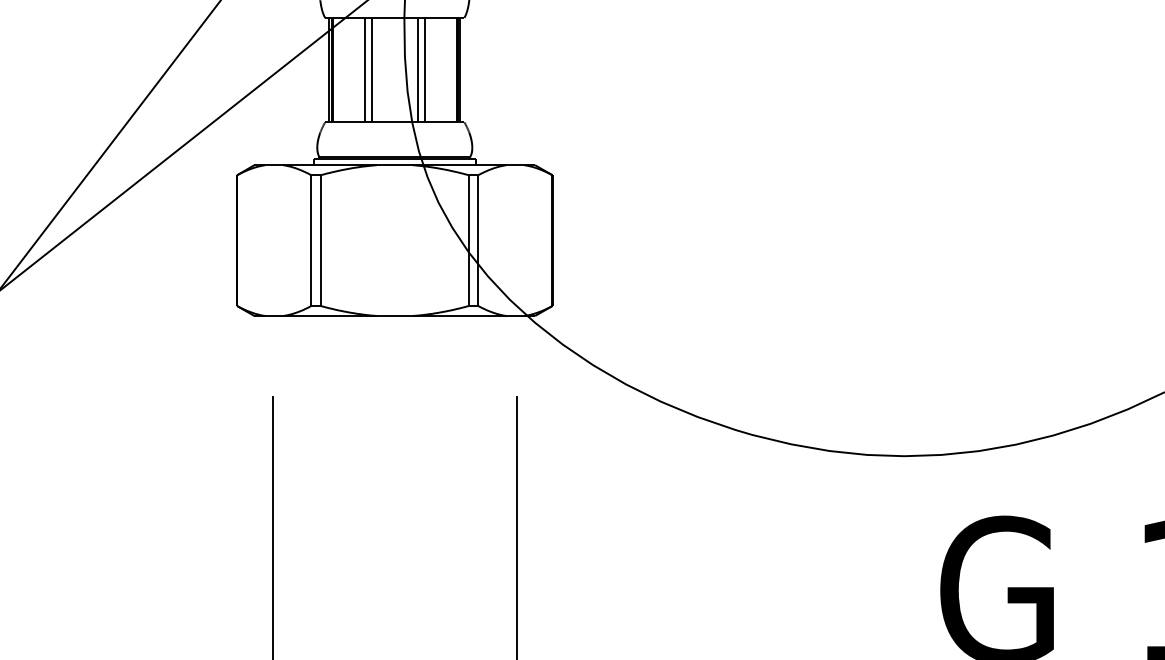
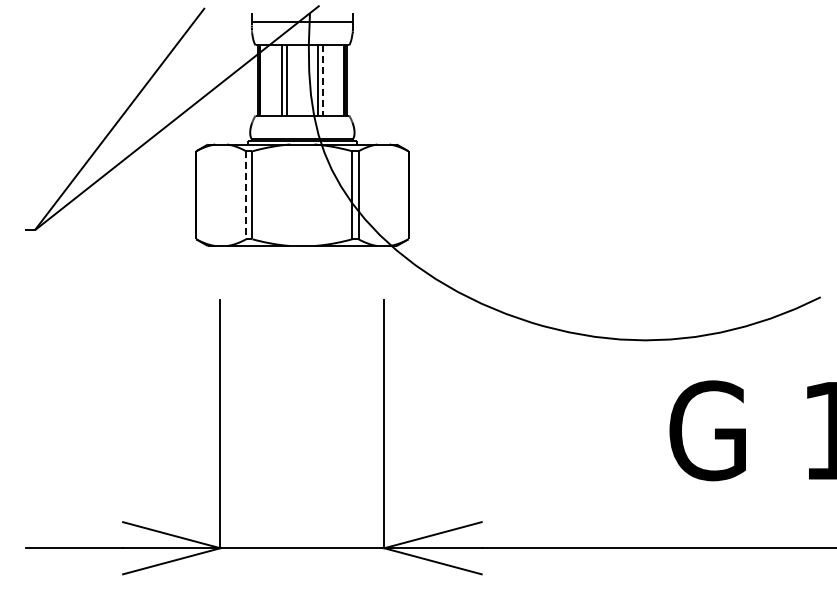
line: (424, 70) -> (322, 80), solid -> dashed
line: (311, 240) -> (246, 195), solid -> dashed

